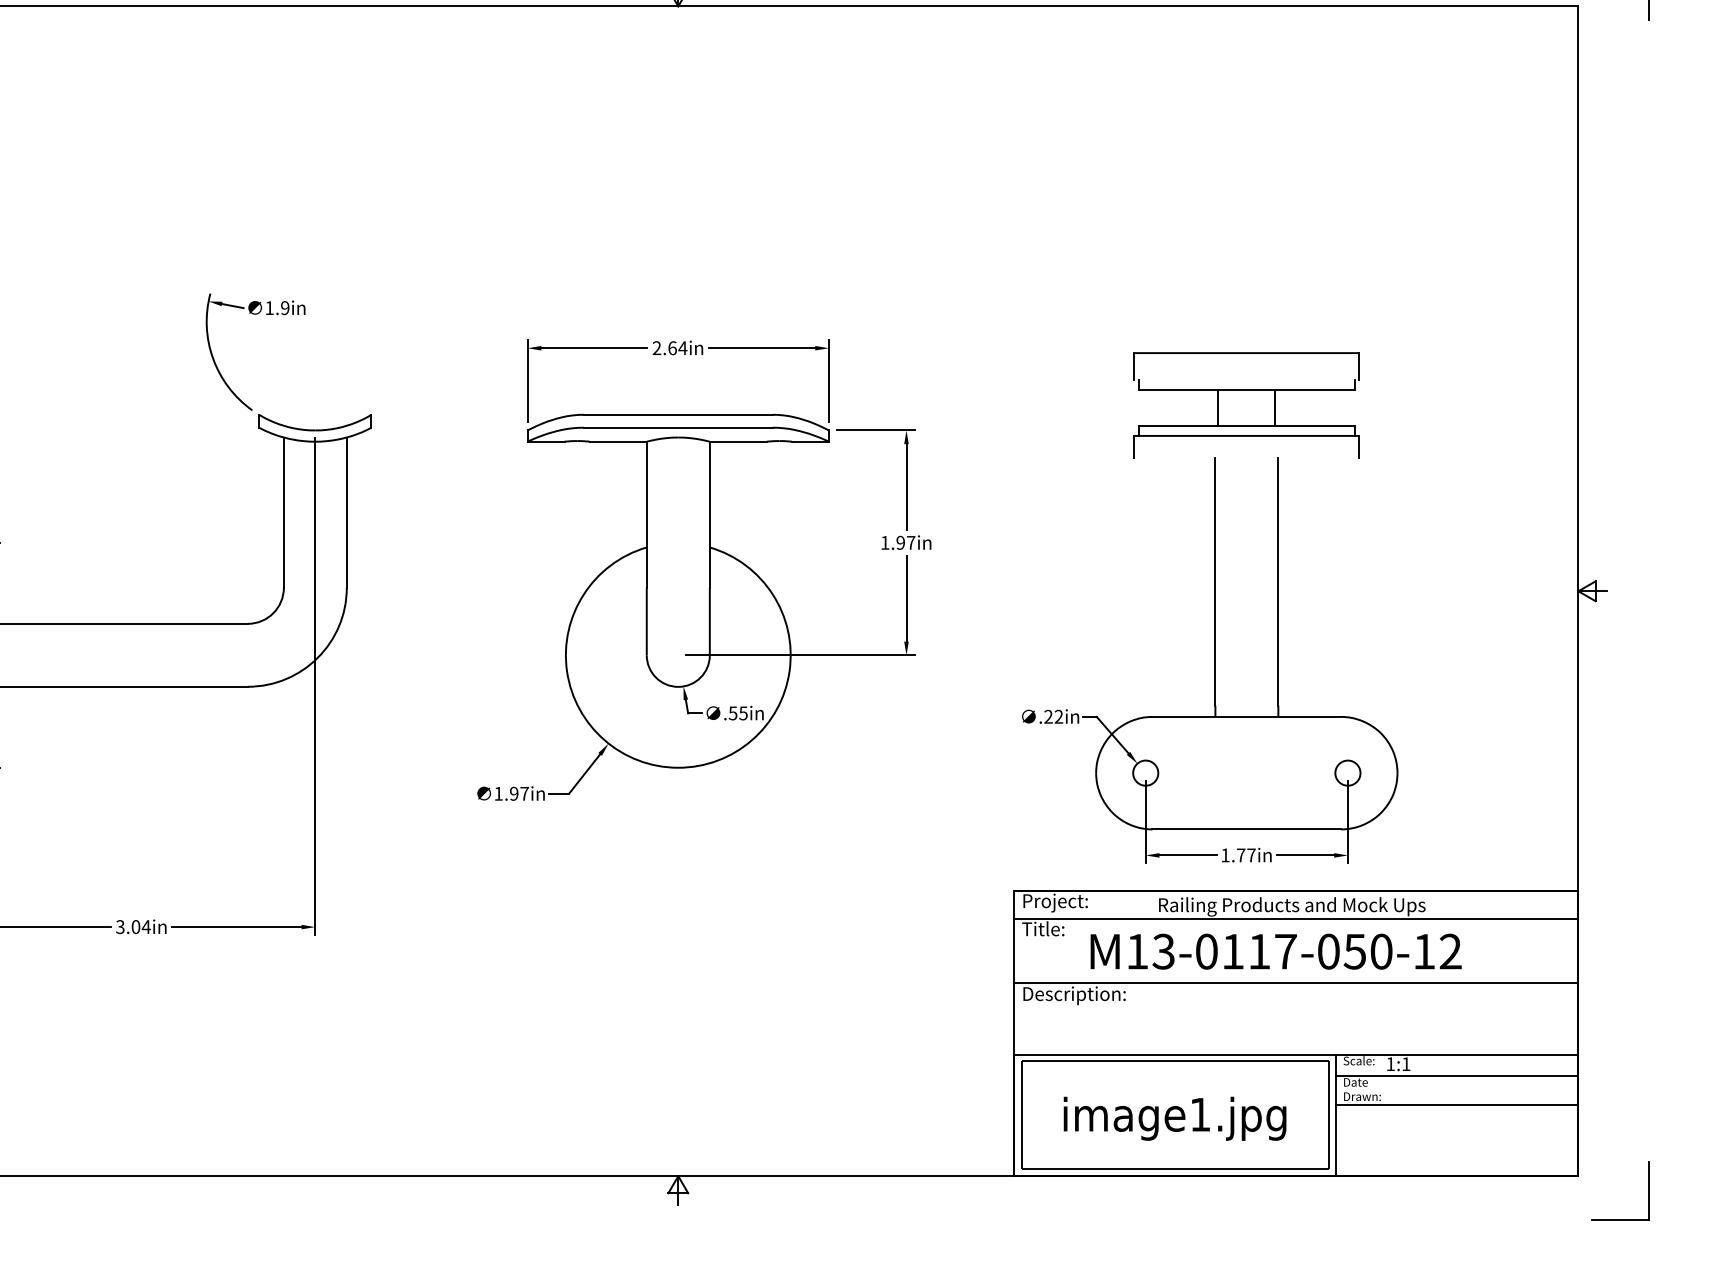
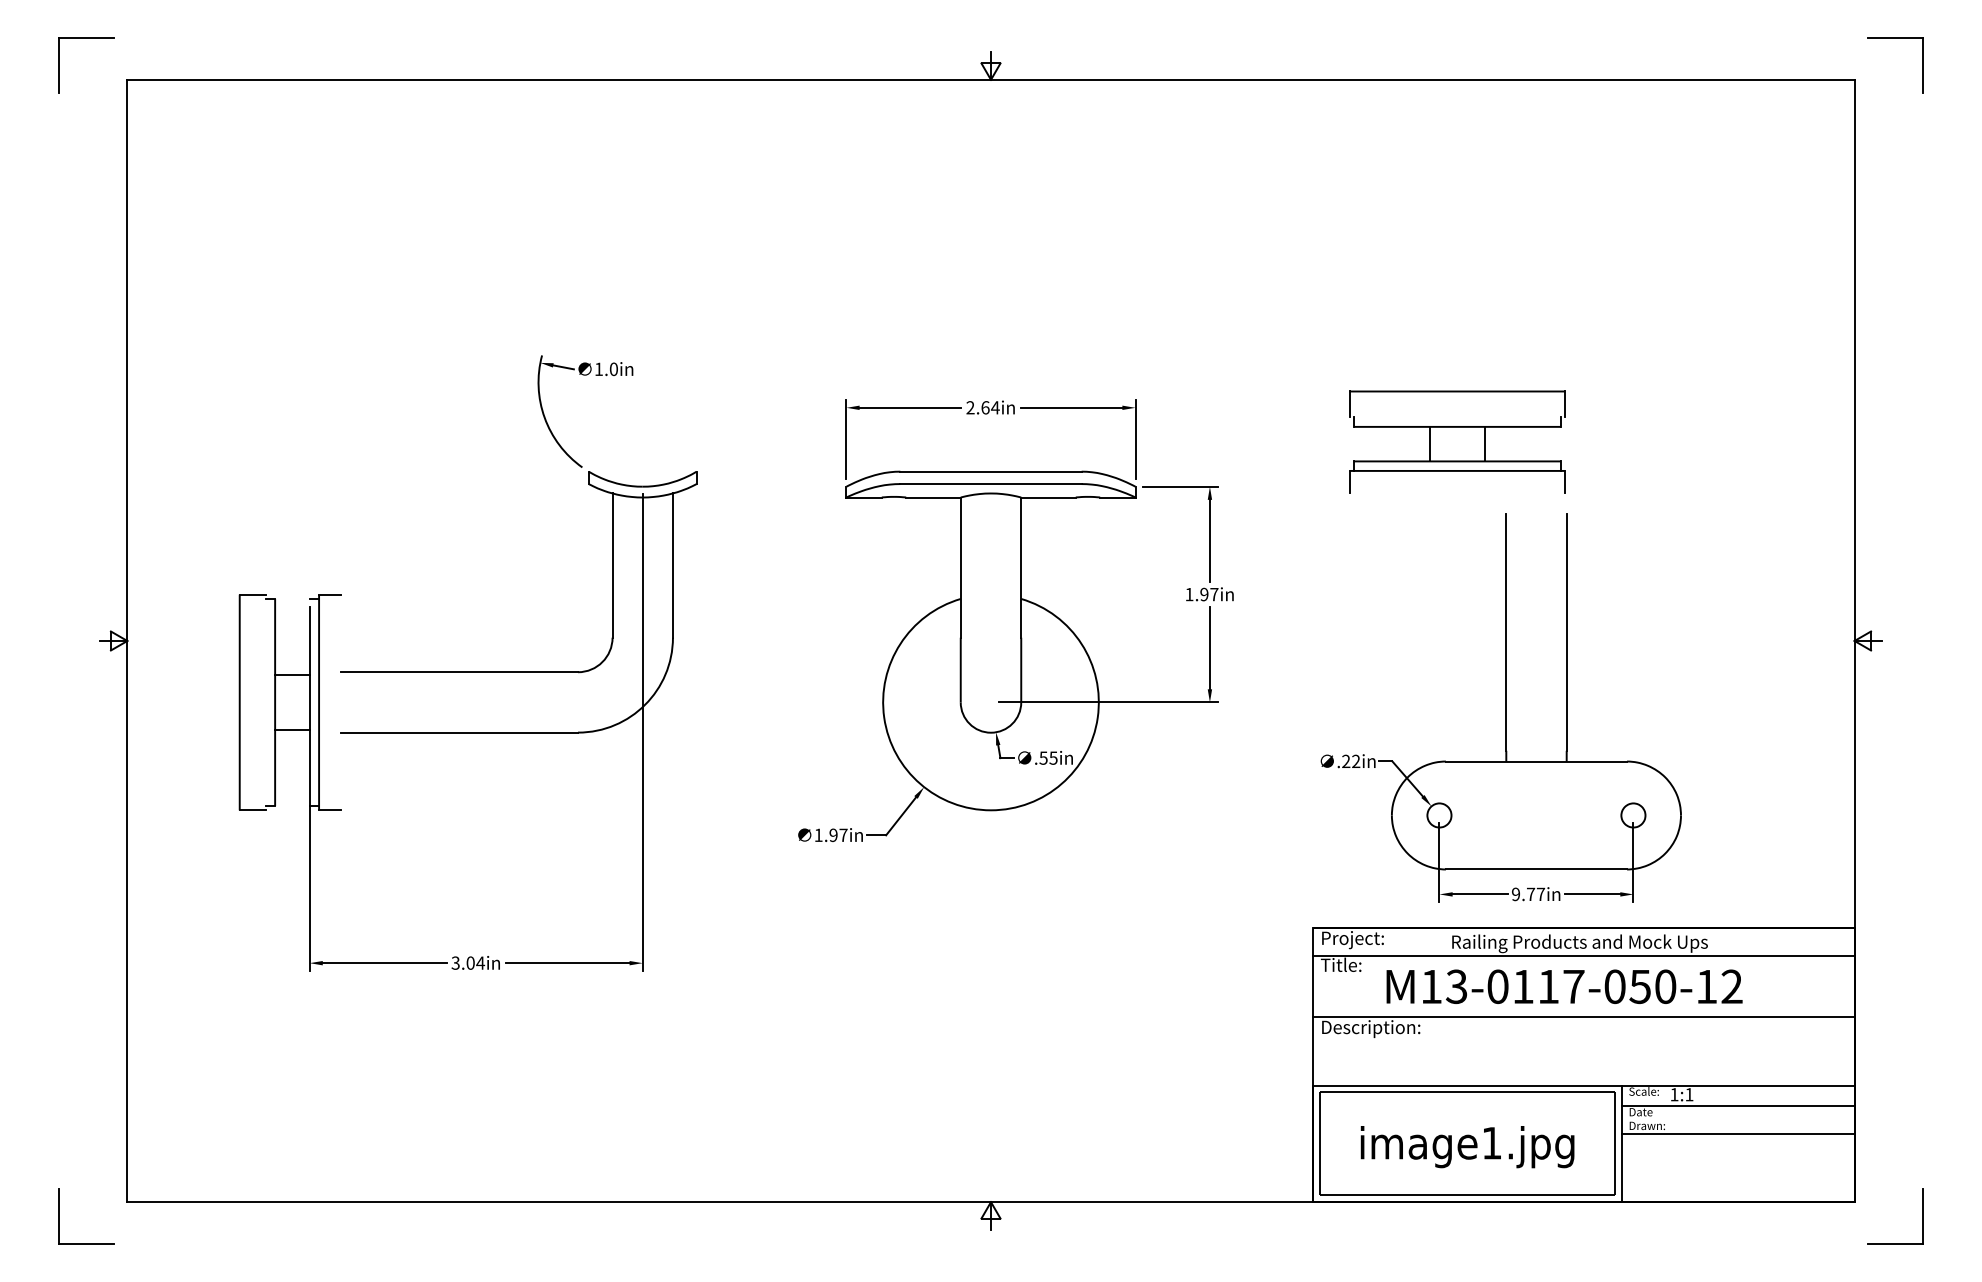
text: (284, 307) -> (613, 368), 1.9in -> 1.0in
part: (1246, 405) -> (1457, 441), moved
text: (1224, 855) -> (1515, 894), 1.77in -> 9.77in

